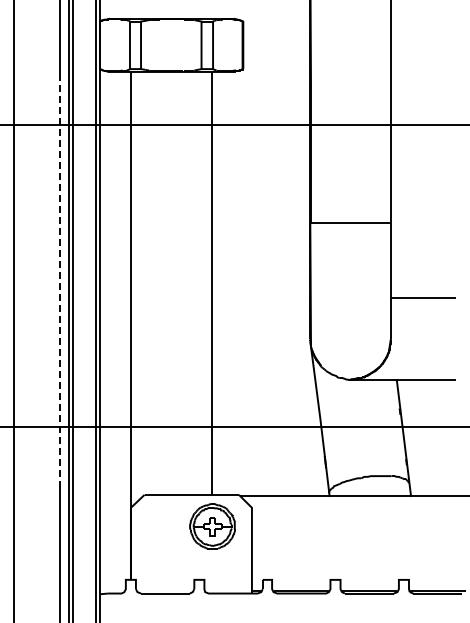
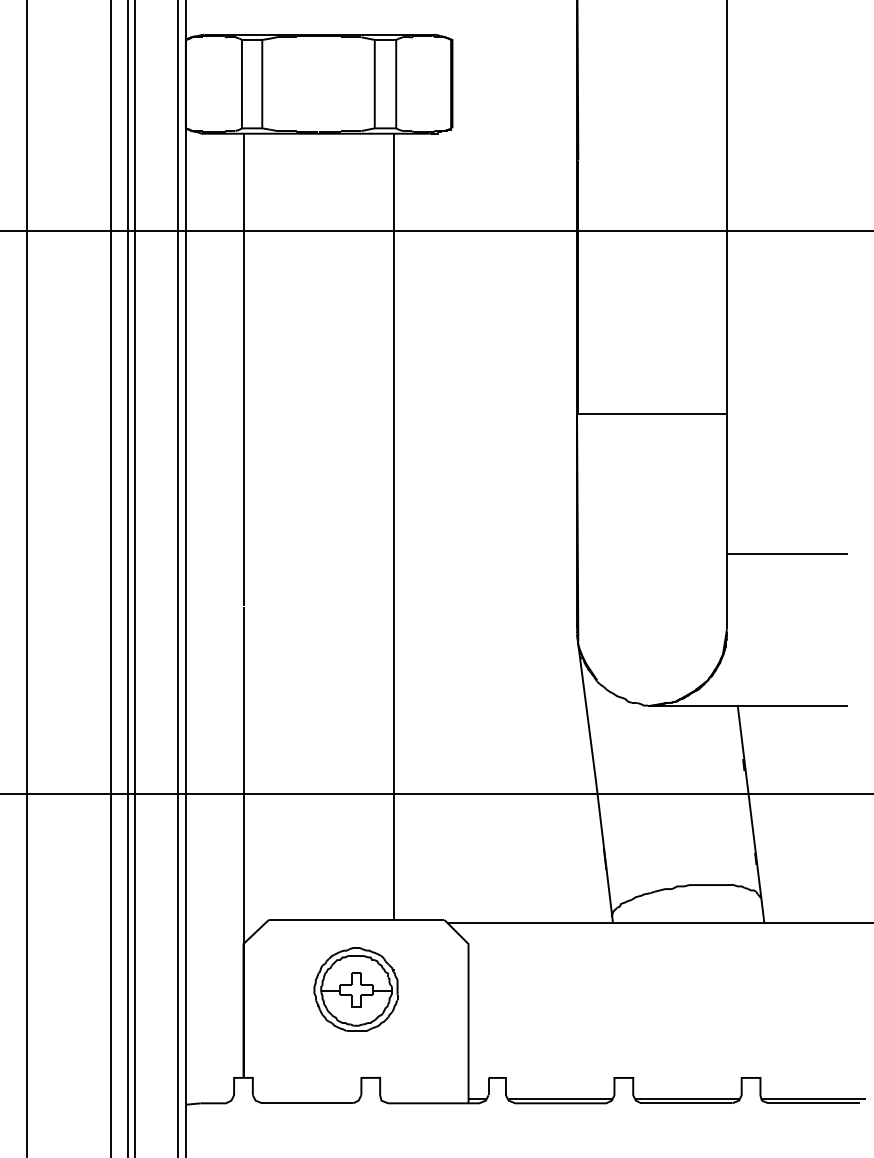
line: (59, 283) -> (110, 526), dashed -> solid
part: (212, 526) -> (356, 989), moved

